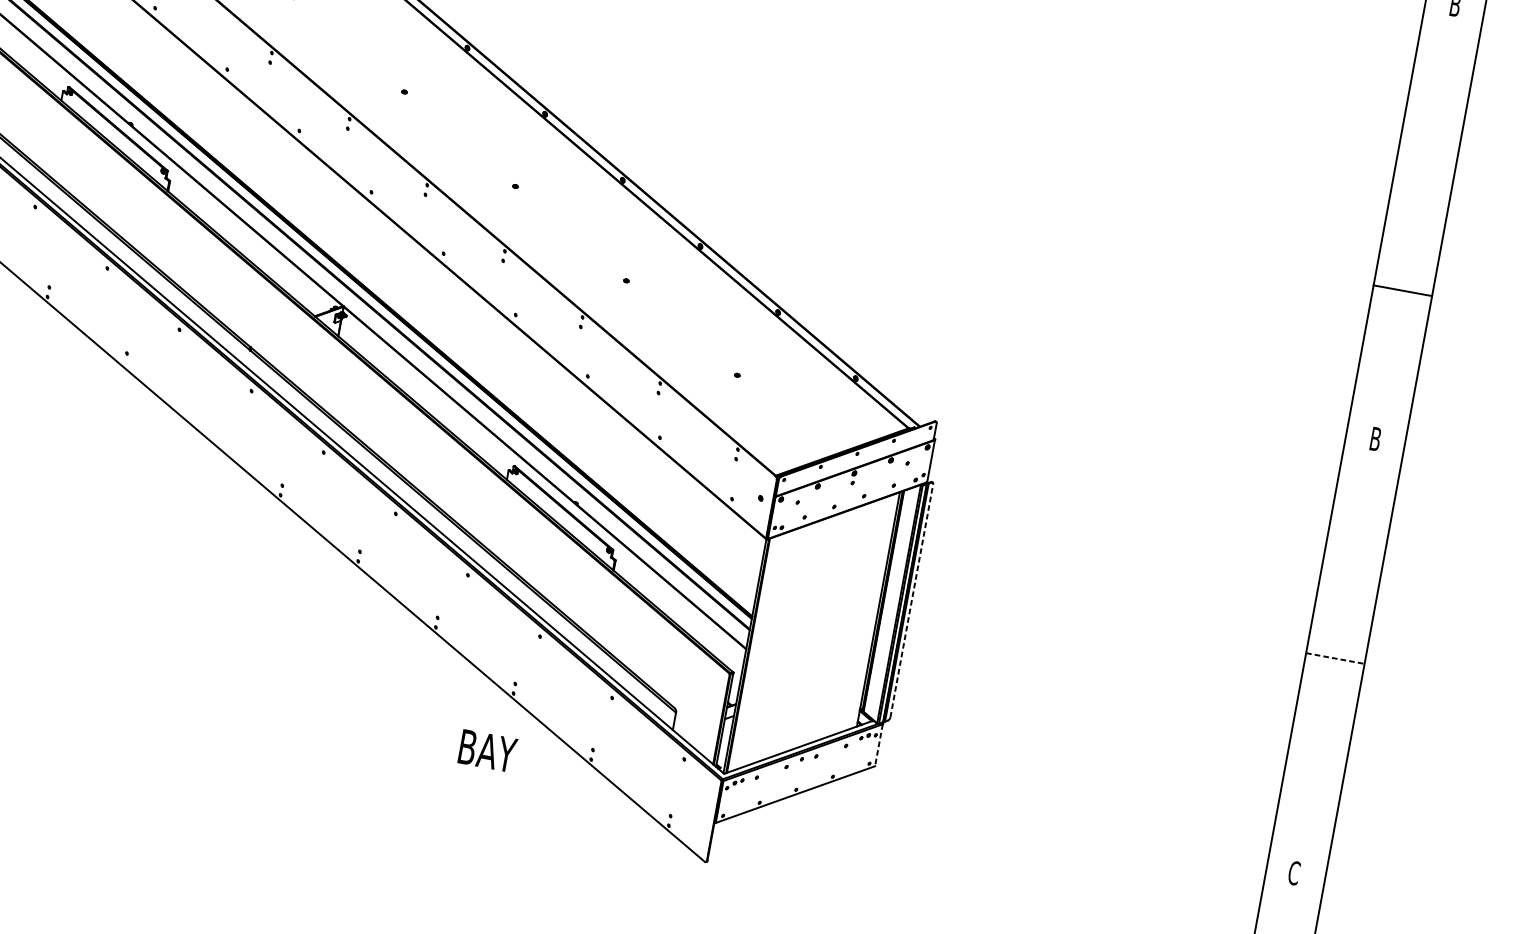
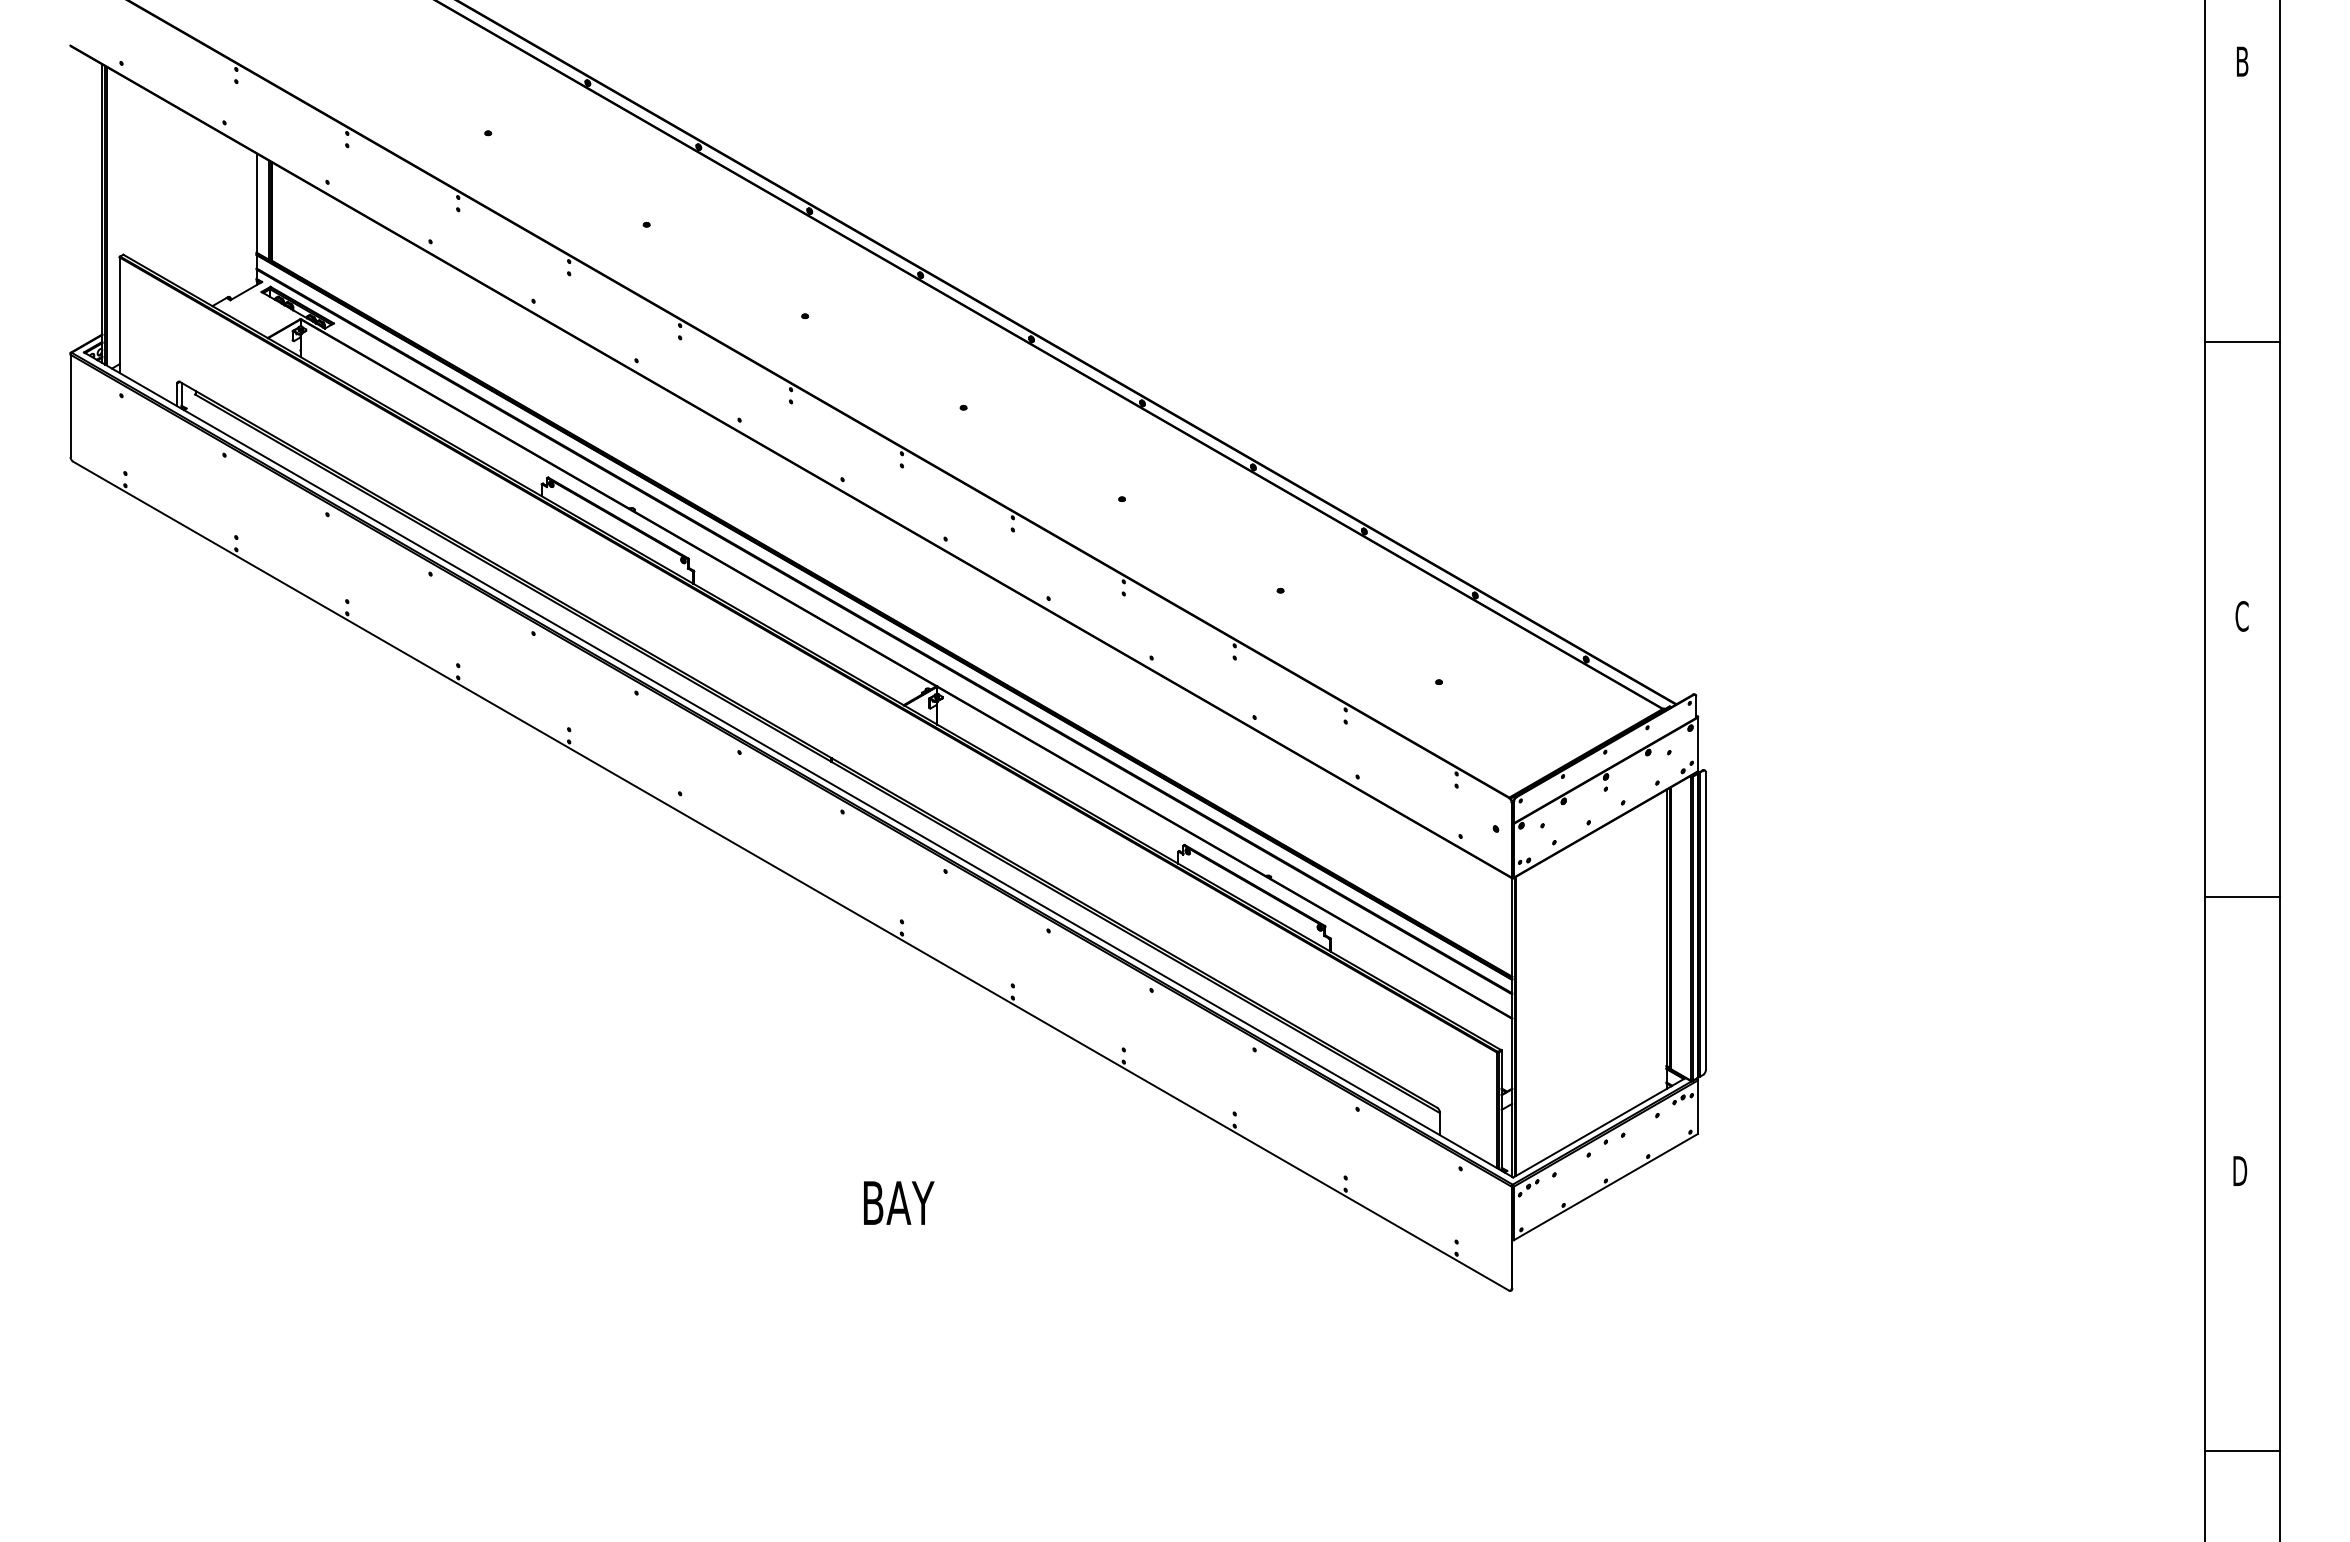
line: (1402, 290) -> (2241, 341), moved
text: (1375, 439) -> (2241, 616), B -> C
line: (911, 600) -> (1705, 920), dashed -> solid
line: (1335, 658) -> (2242, 896), dashed -> solid
line: (878, 745) -> (1697, 1107), dashed -> solid
text: (488, 750) -> (899, 1202), moved
text: (1294, 872) -> (2240, 1170), C -> D

